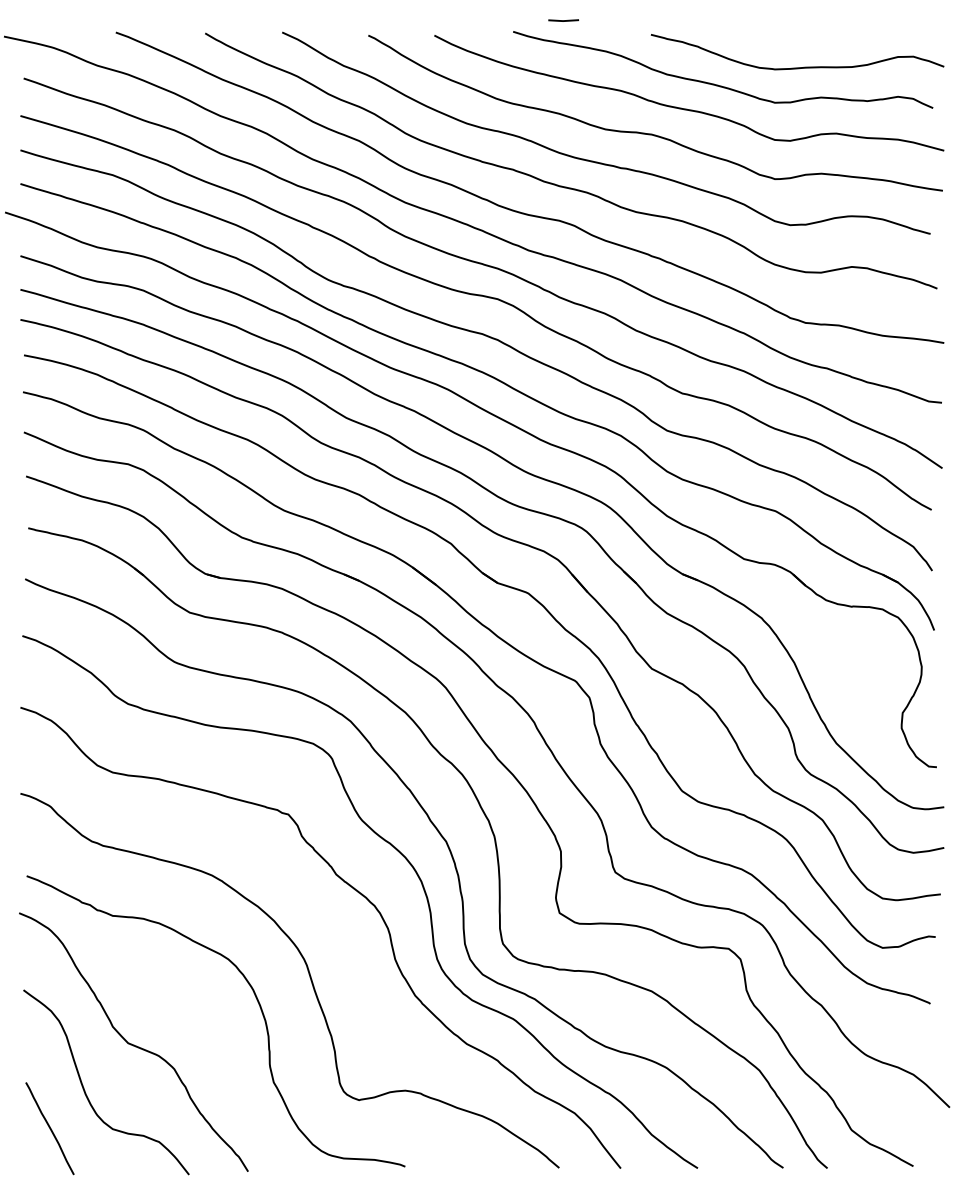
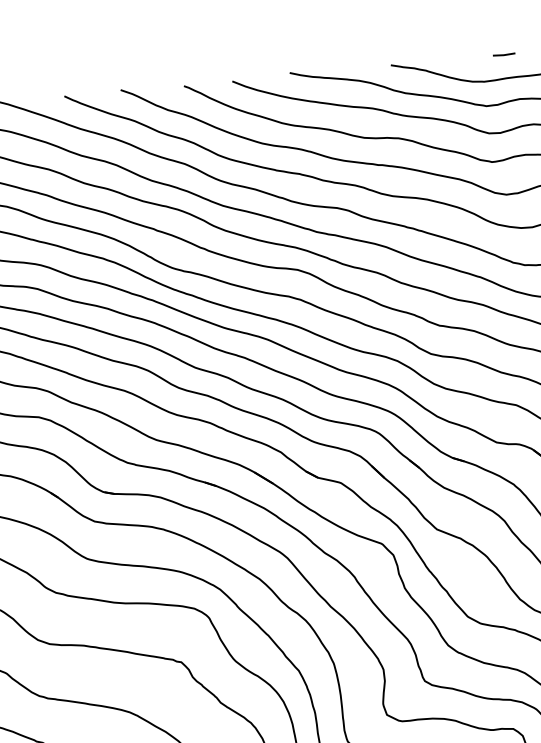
line: (563, 20) -> (504, 54), moved

